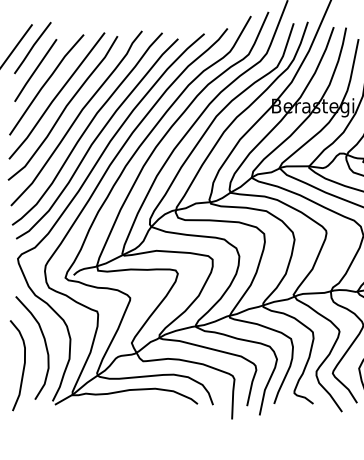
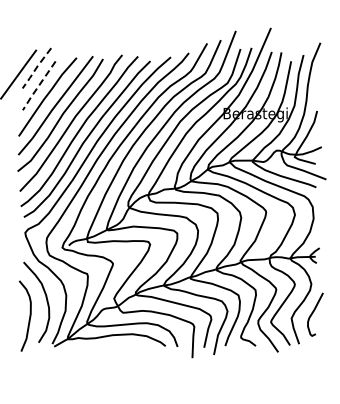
line: (32, 48) -> (36, 68), solid -> dashed
line: (34, 71) -> (38, 86), solid -> dashed

